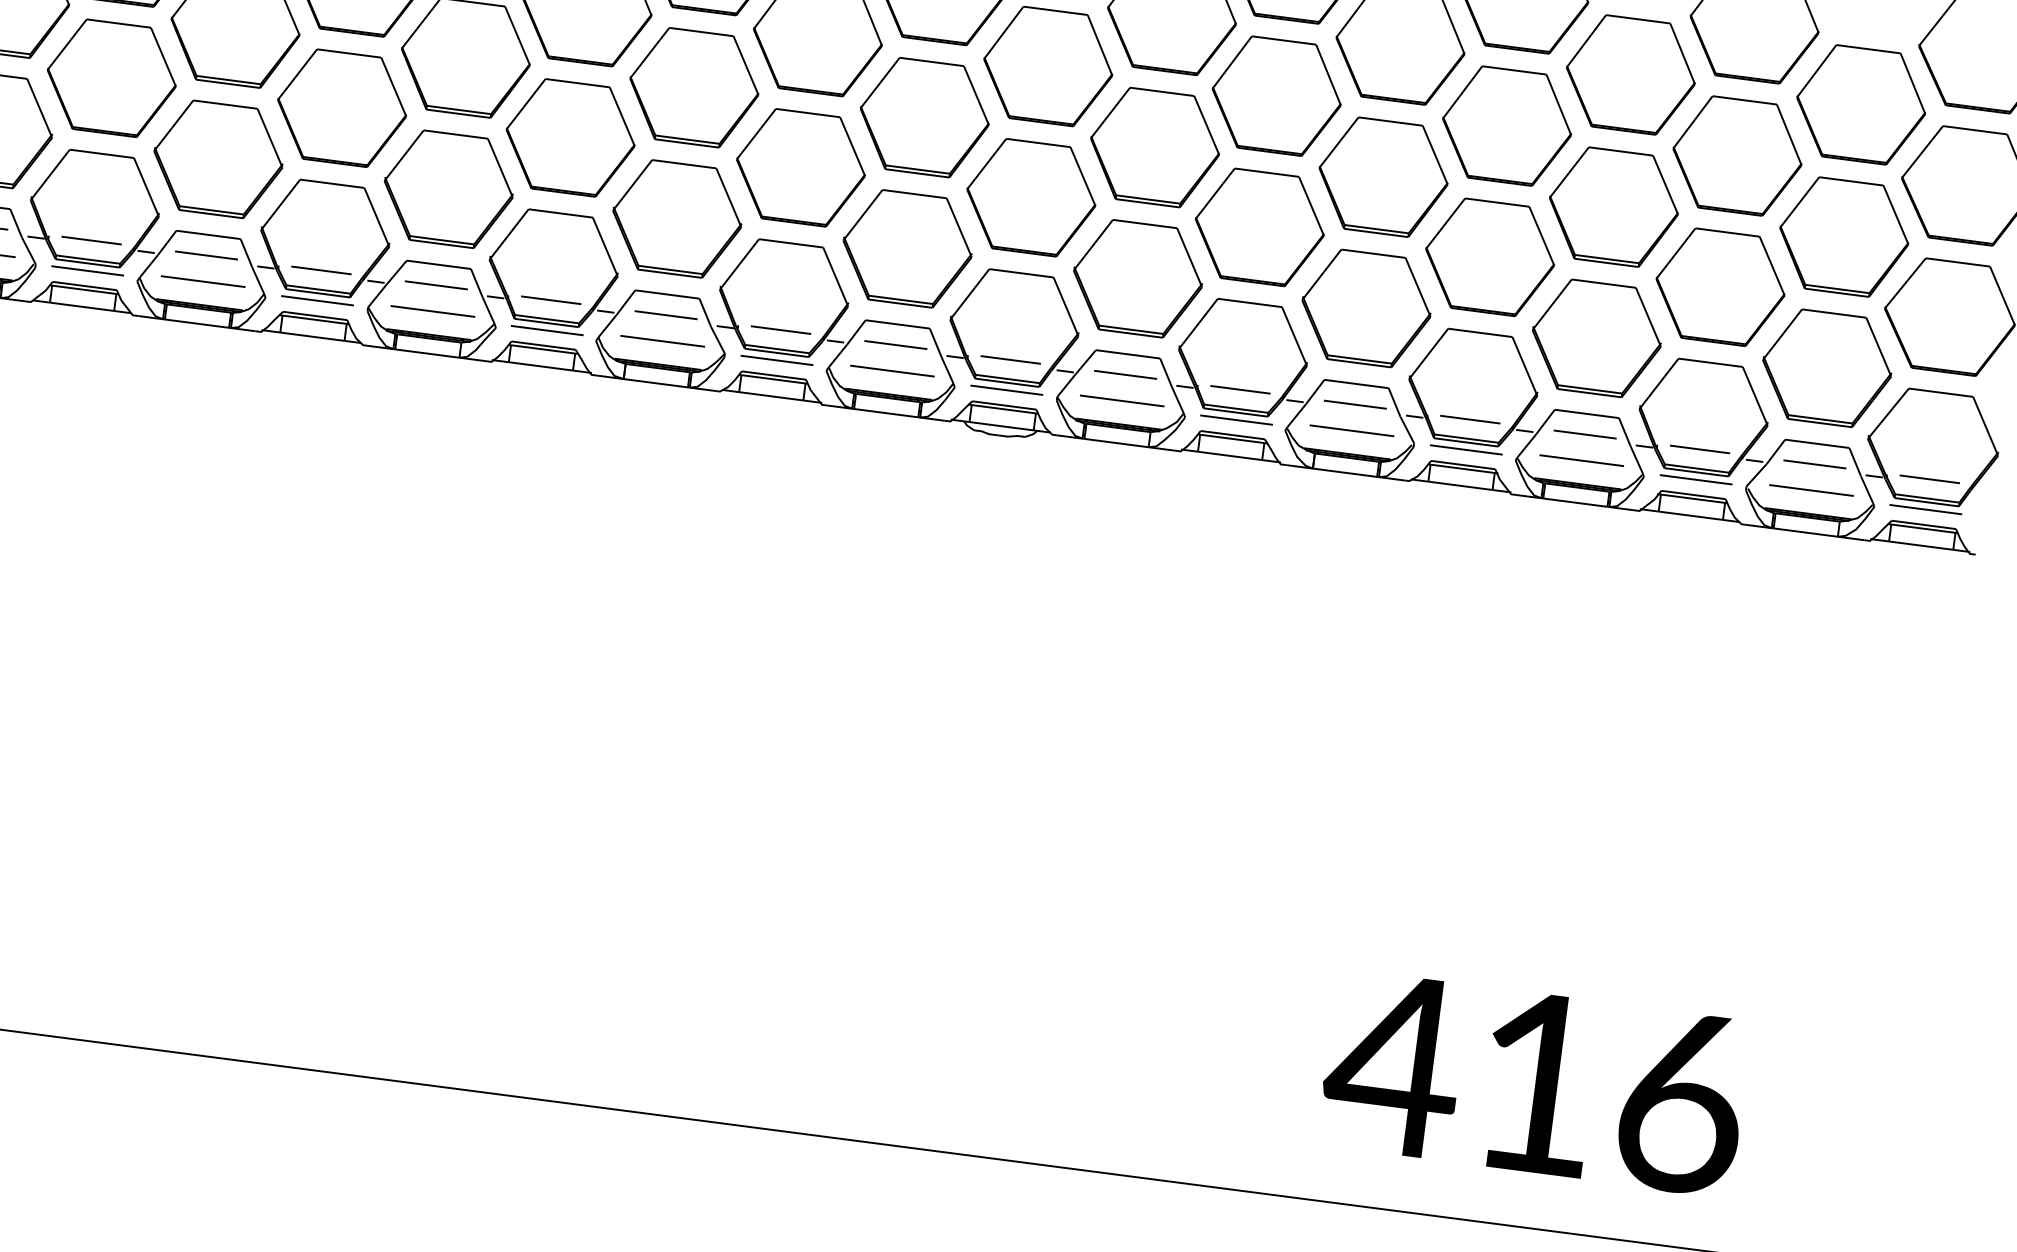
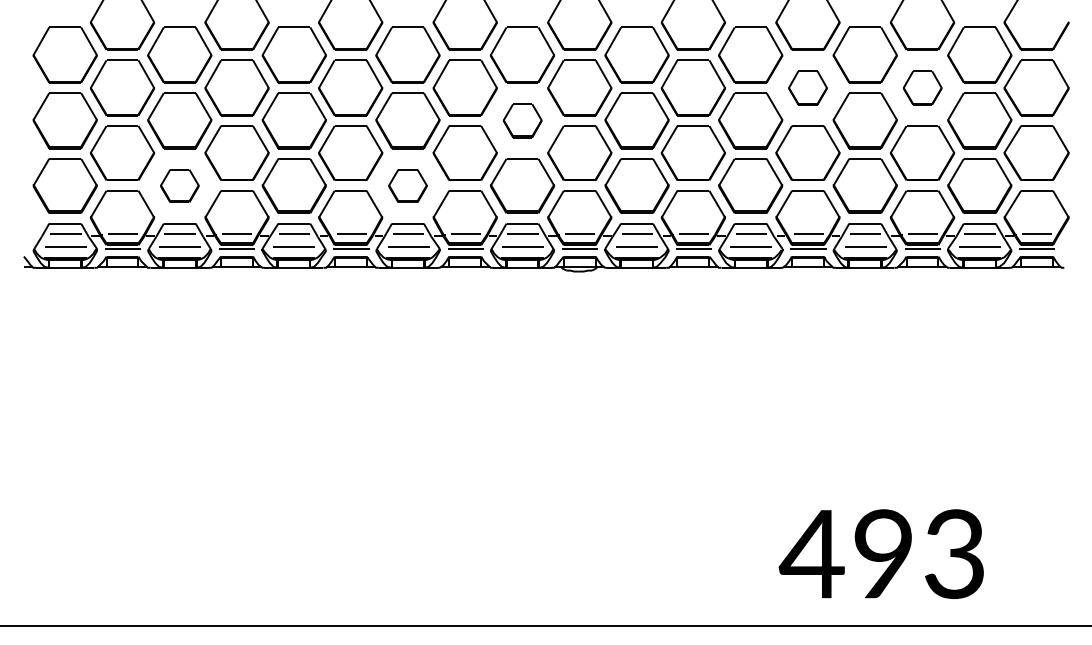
part: (924, 116) -> (522, 120), size x0.6
part: (1506, 125) -> (807, 87), size x0.6
part: (1737, 155) -> (922, 87), size x0.6
part: (217, 158) -> (179, 185), size x0.6
part: (676, 217) -> (407, 185), size x0.6
text: (1609, 1091) -> (919, 553), 416 -> 493

